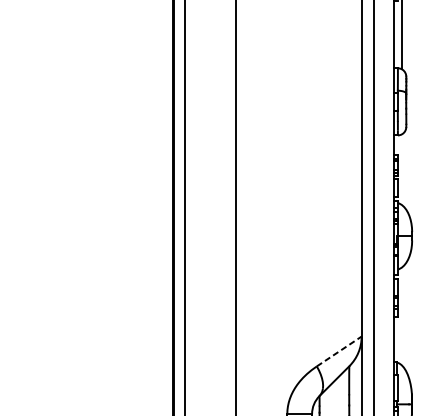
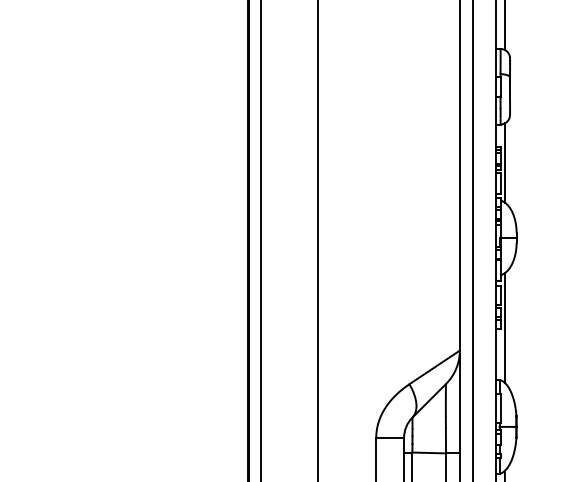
line: (401, 169) -> (504, 162), added
line: (401, 315) -> (504, 327), added
line: (340, 351) -> (435, 367), dashed -> solid

